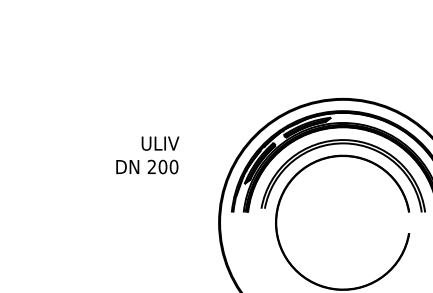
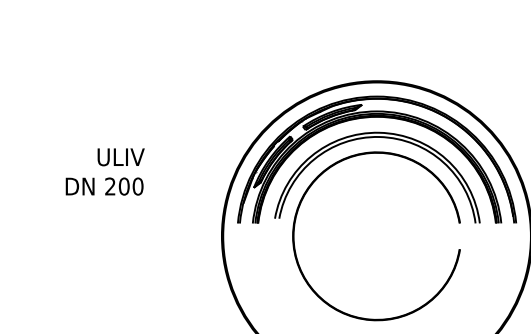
text: (147, 155) -> (104, 172), moved

